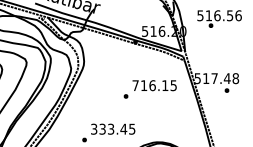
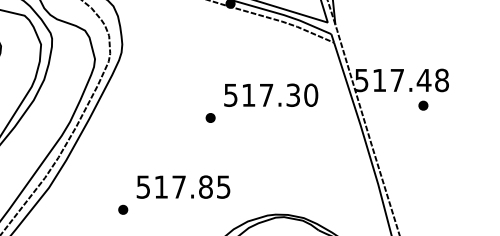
text: (154, 85) -> (270, 94), 716.15 -> 517.30
text: (109, 128) -> (175, 185), 333.45 -> 517.85

